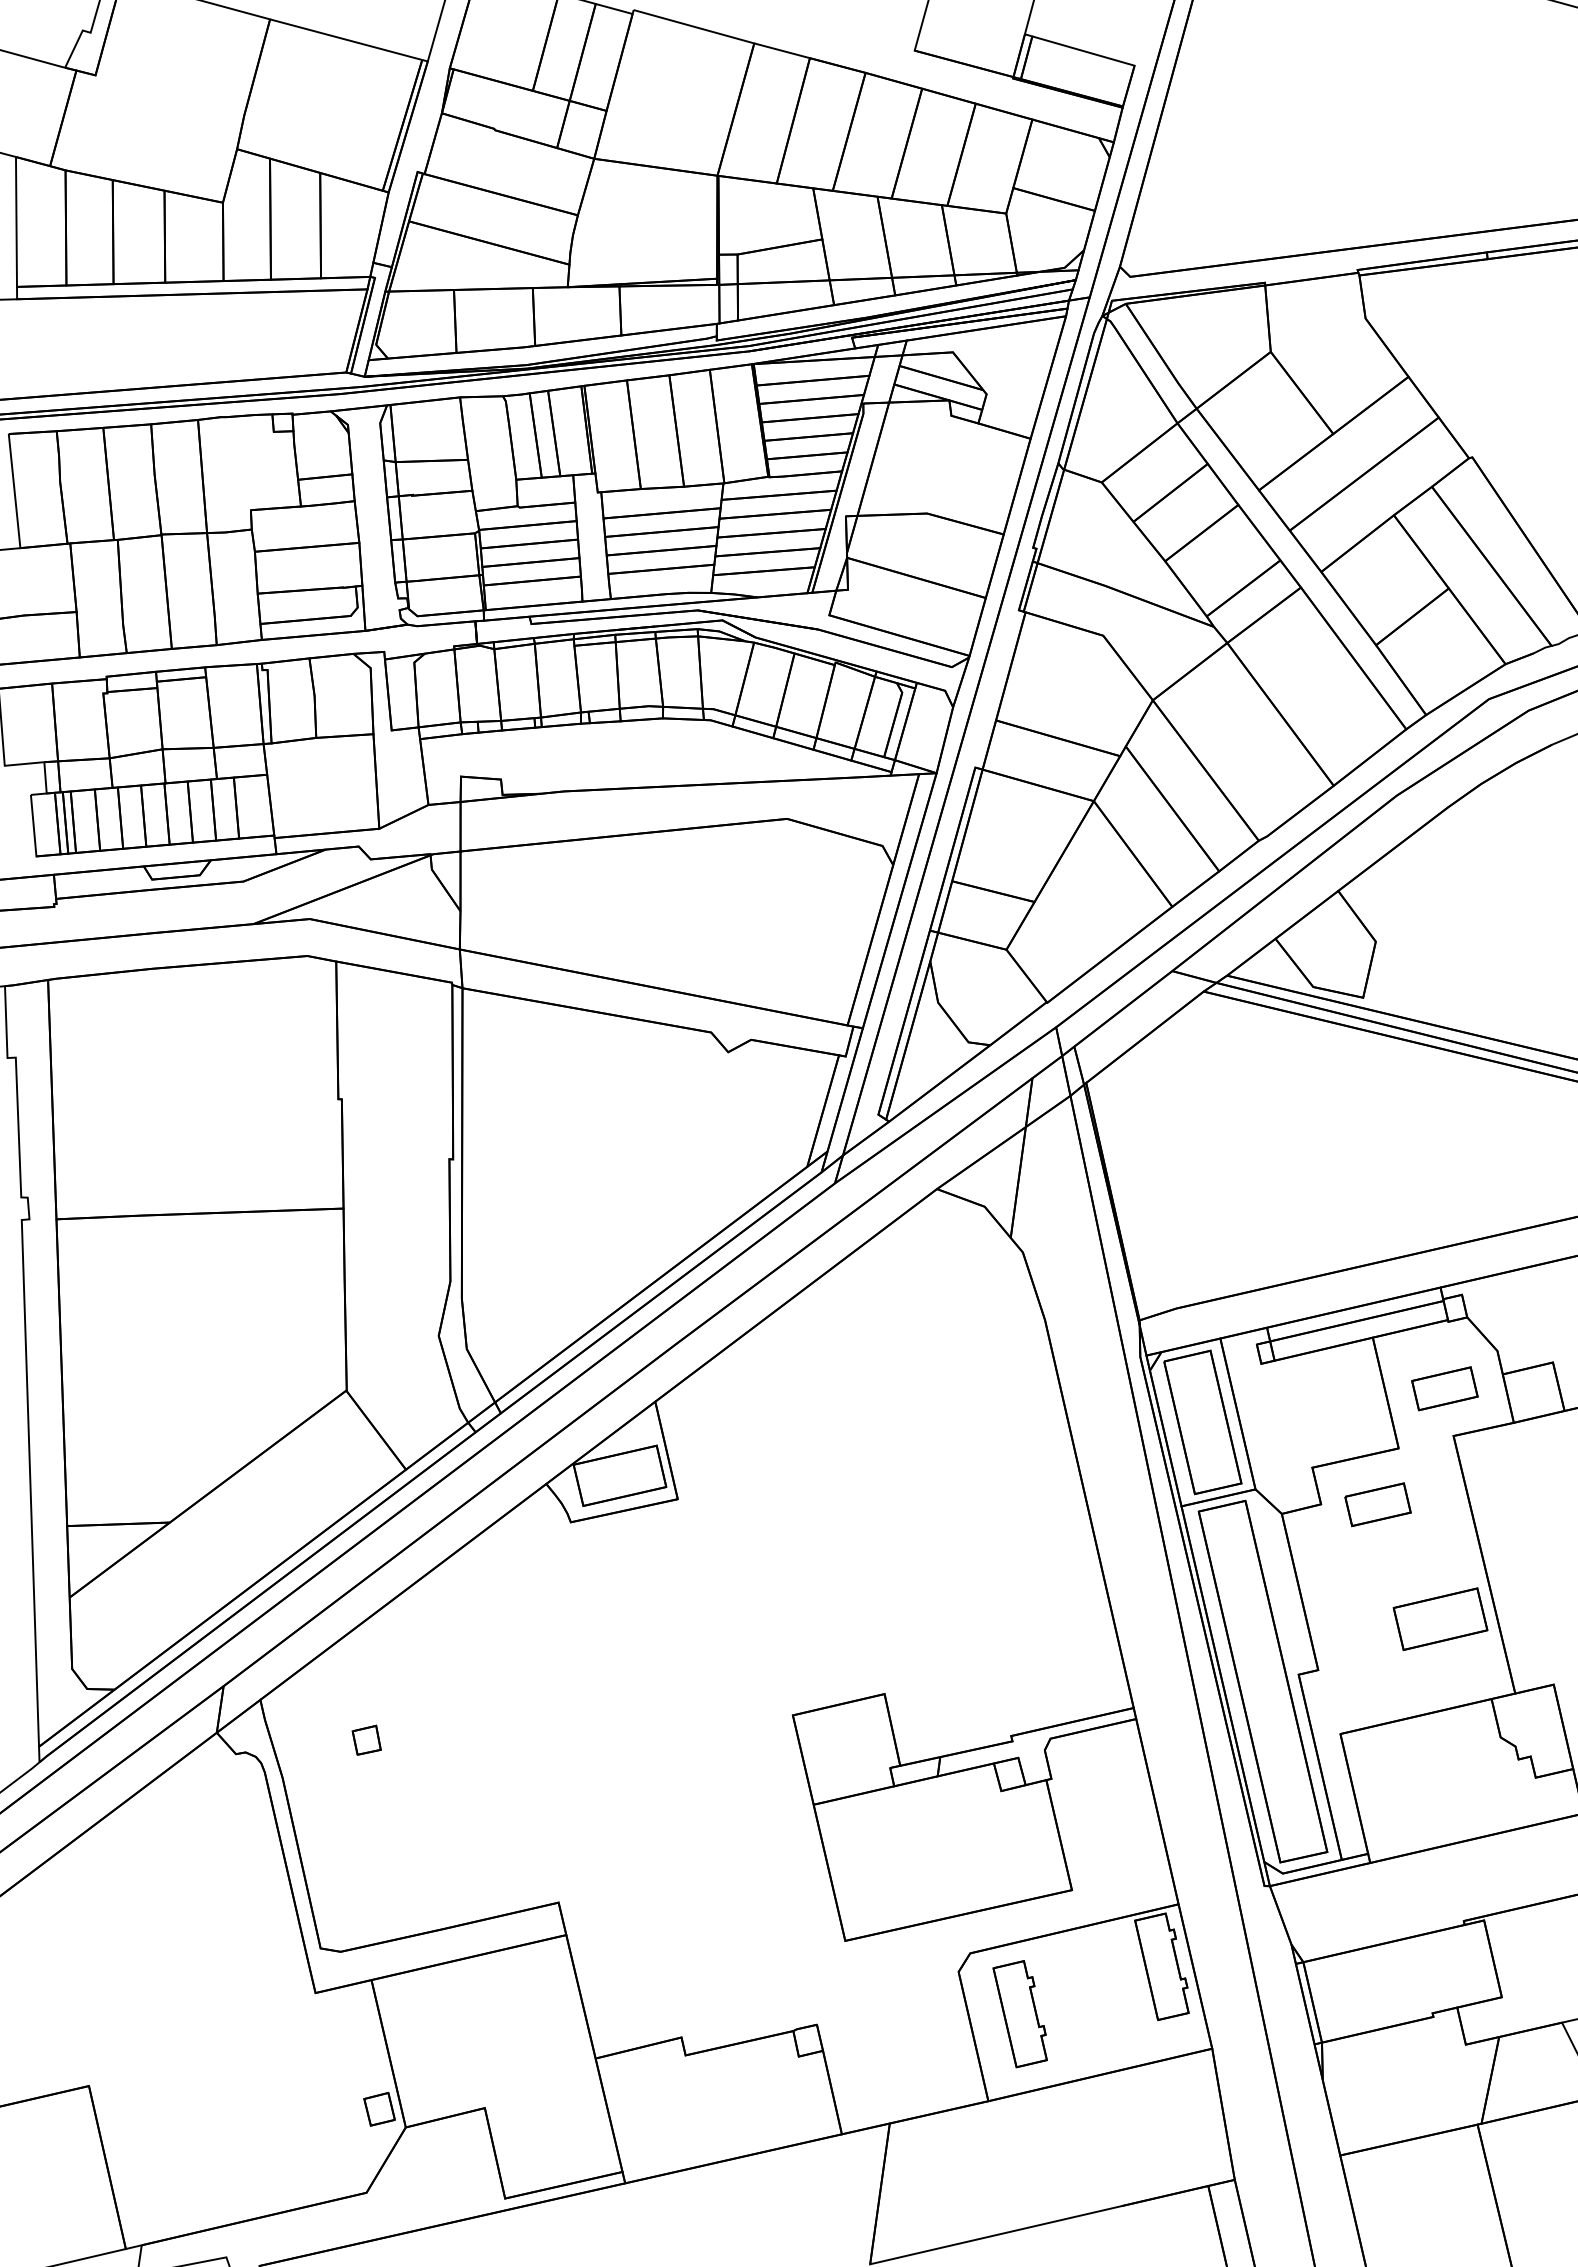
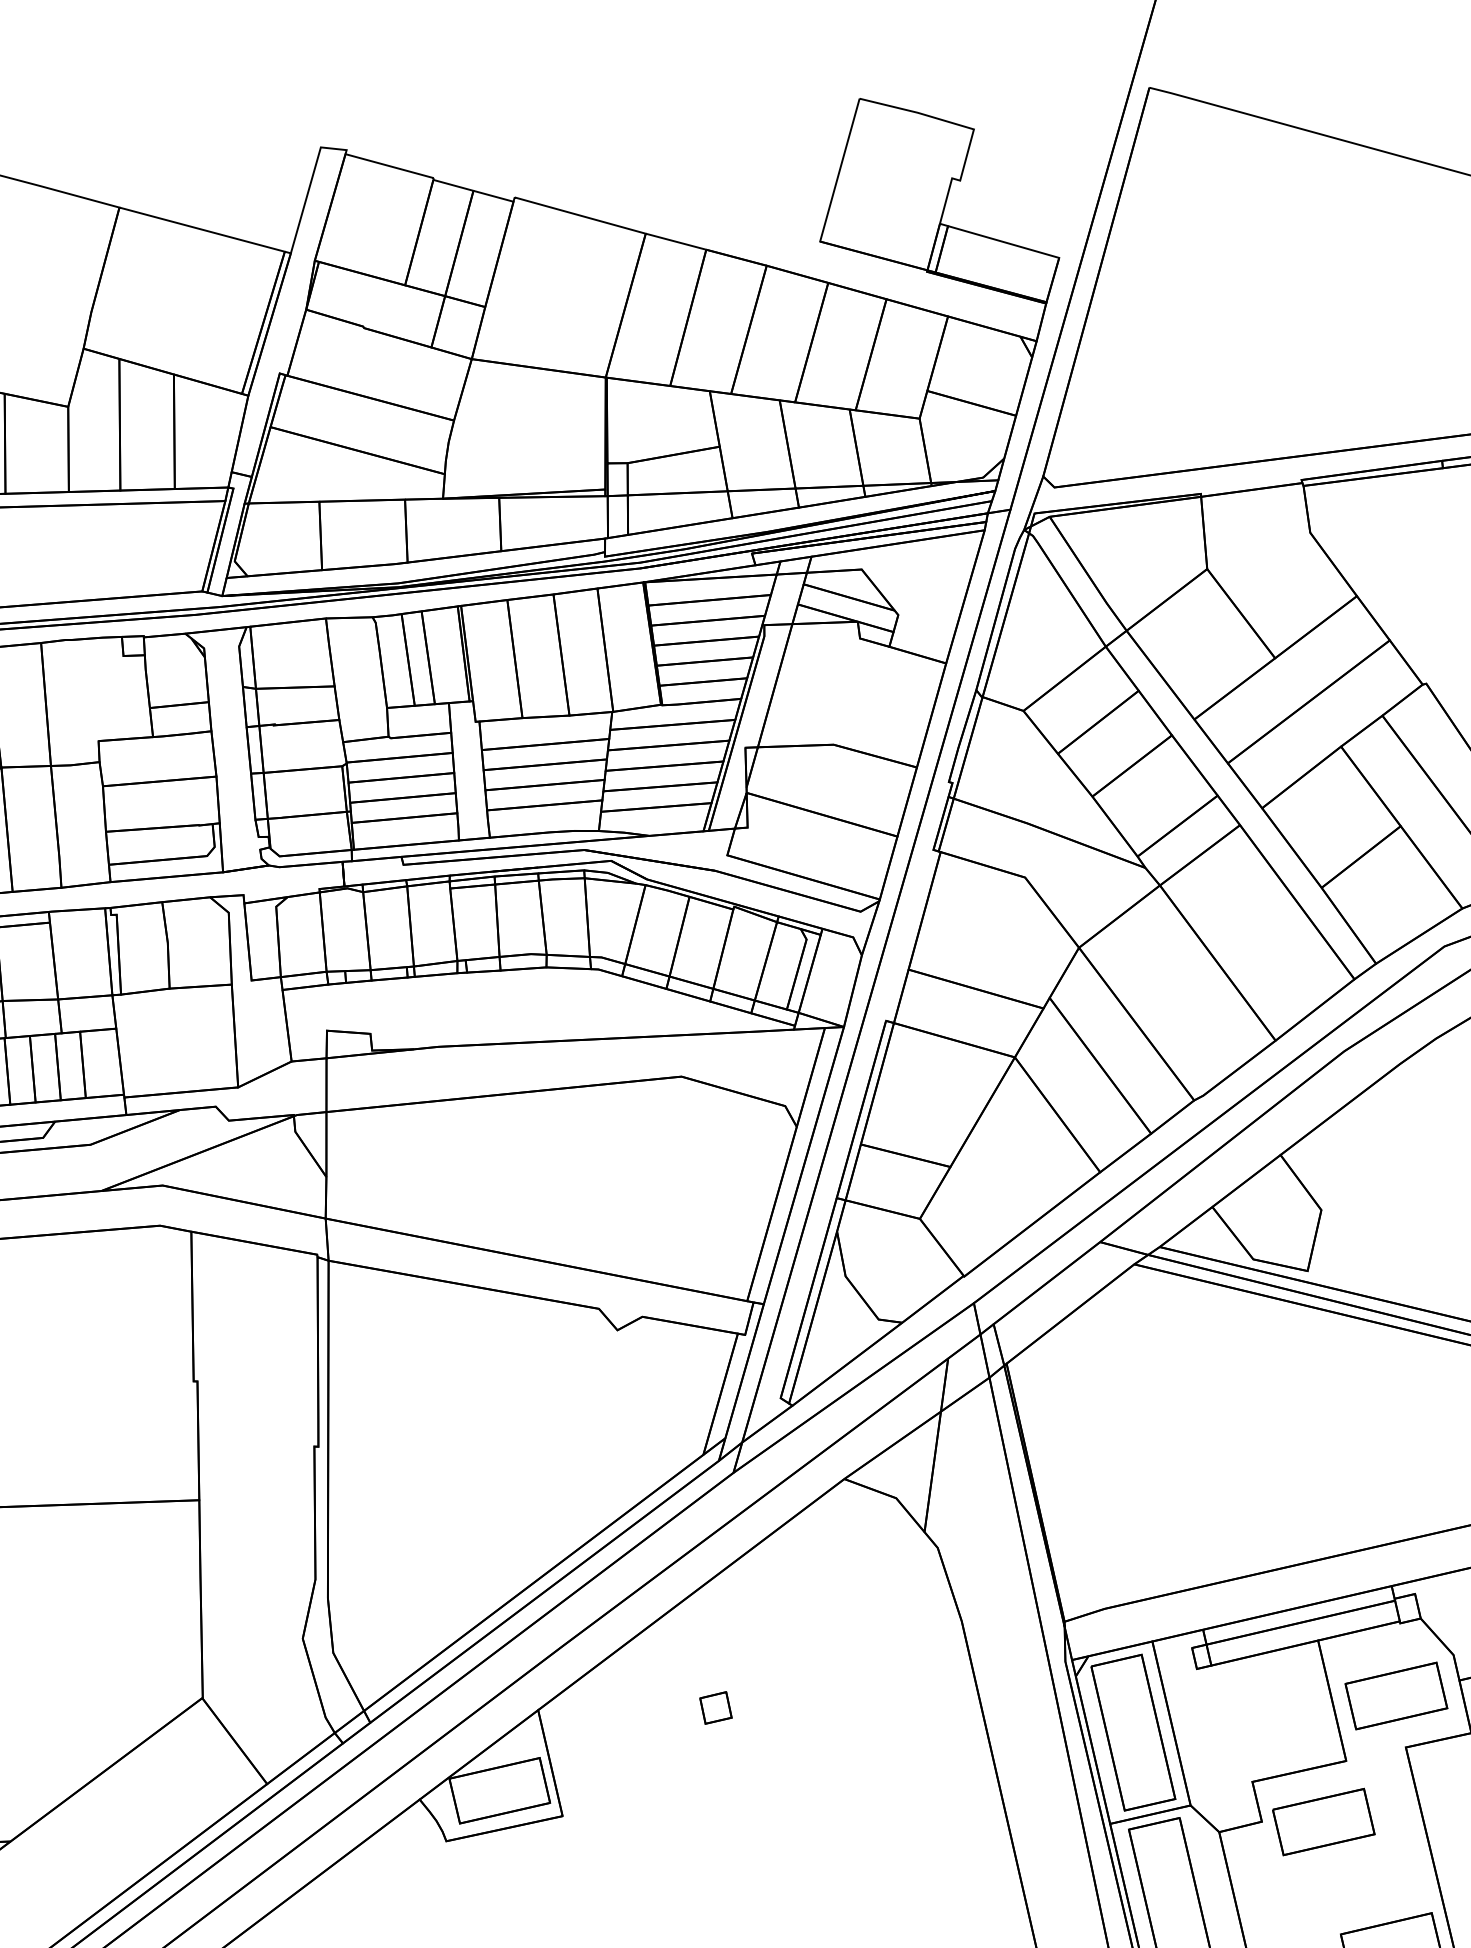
part: (1444, 1388) -> (1396, 1695), size x1.43
part: (818, 1399) -> (715, 1707), added
part: (1377, 1504) -> (1323, 1821), size x1.43

